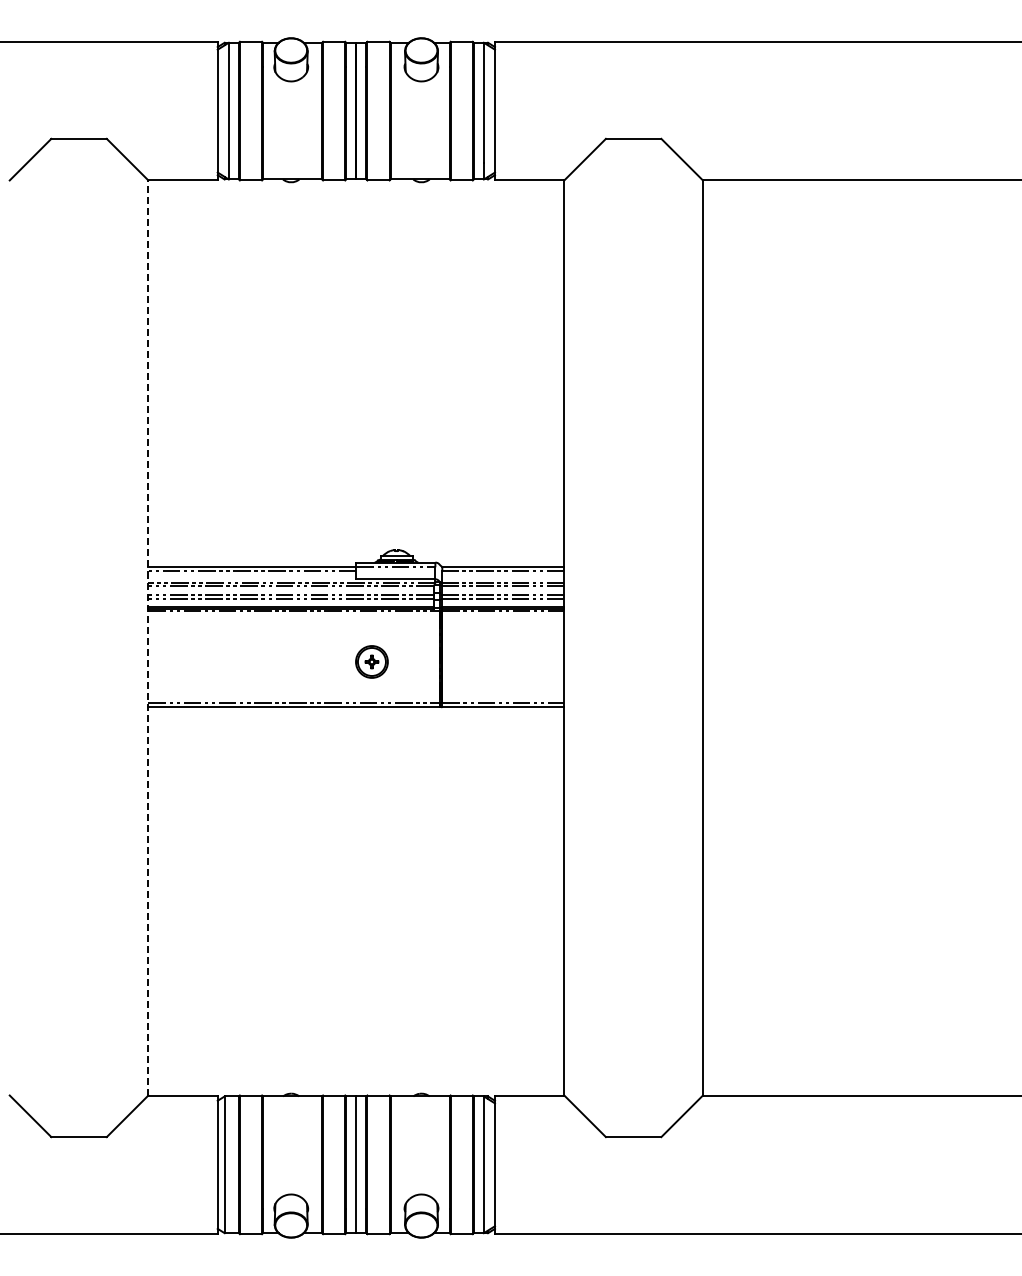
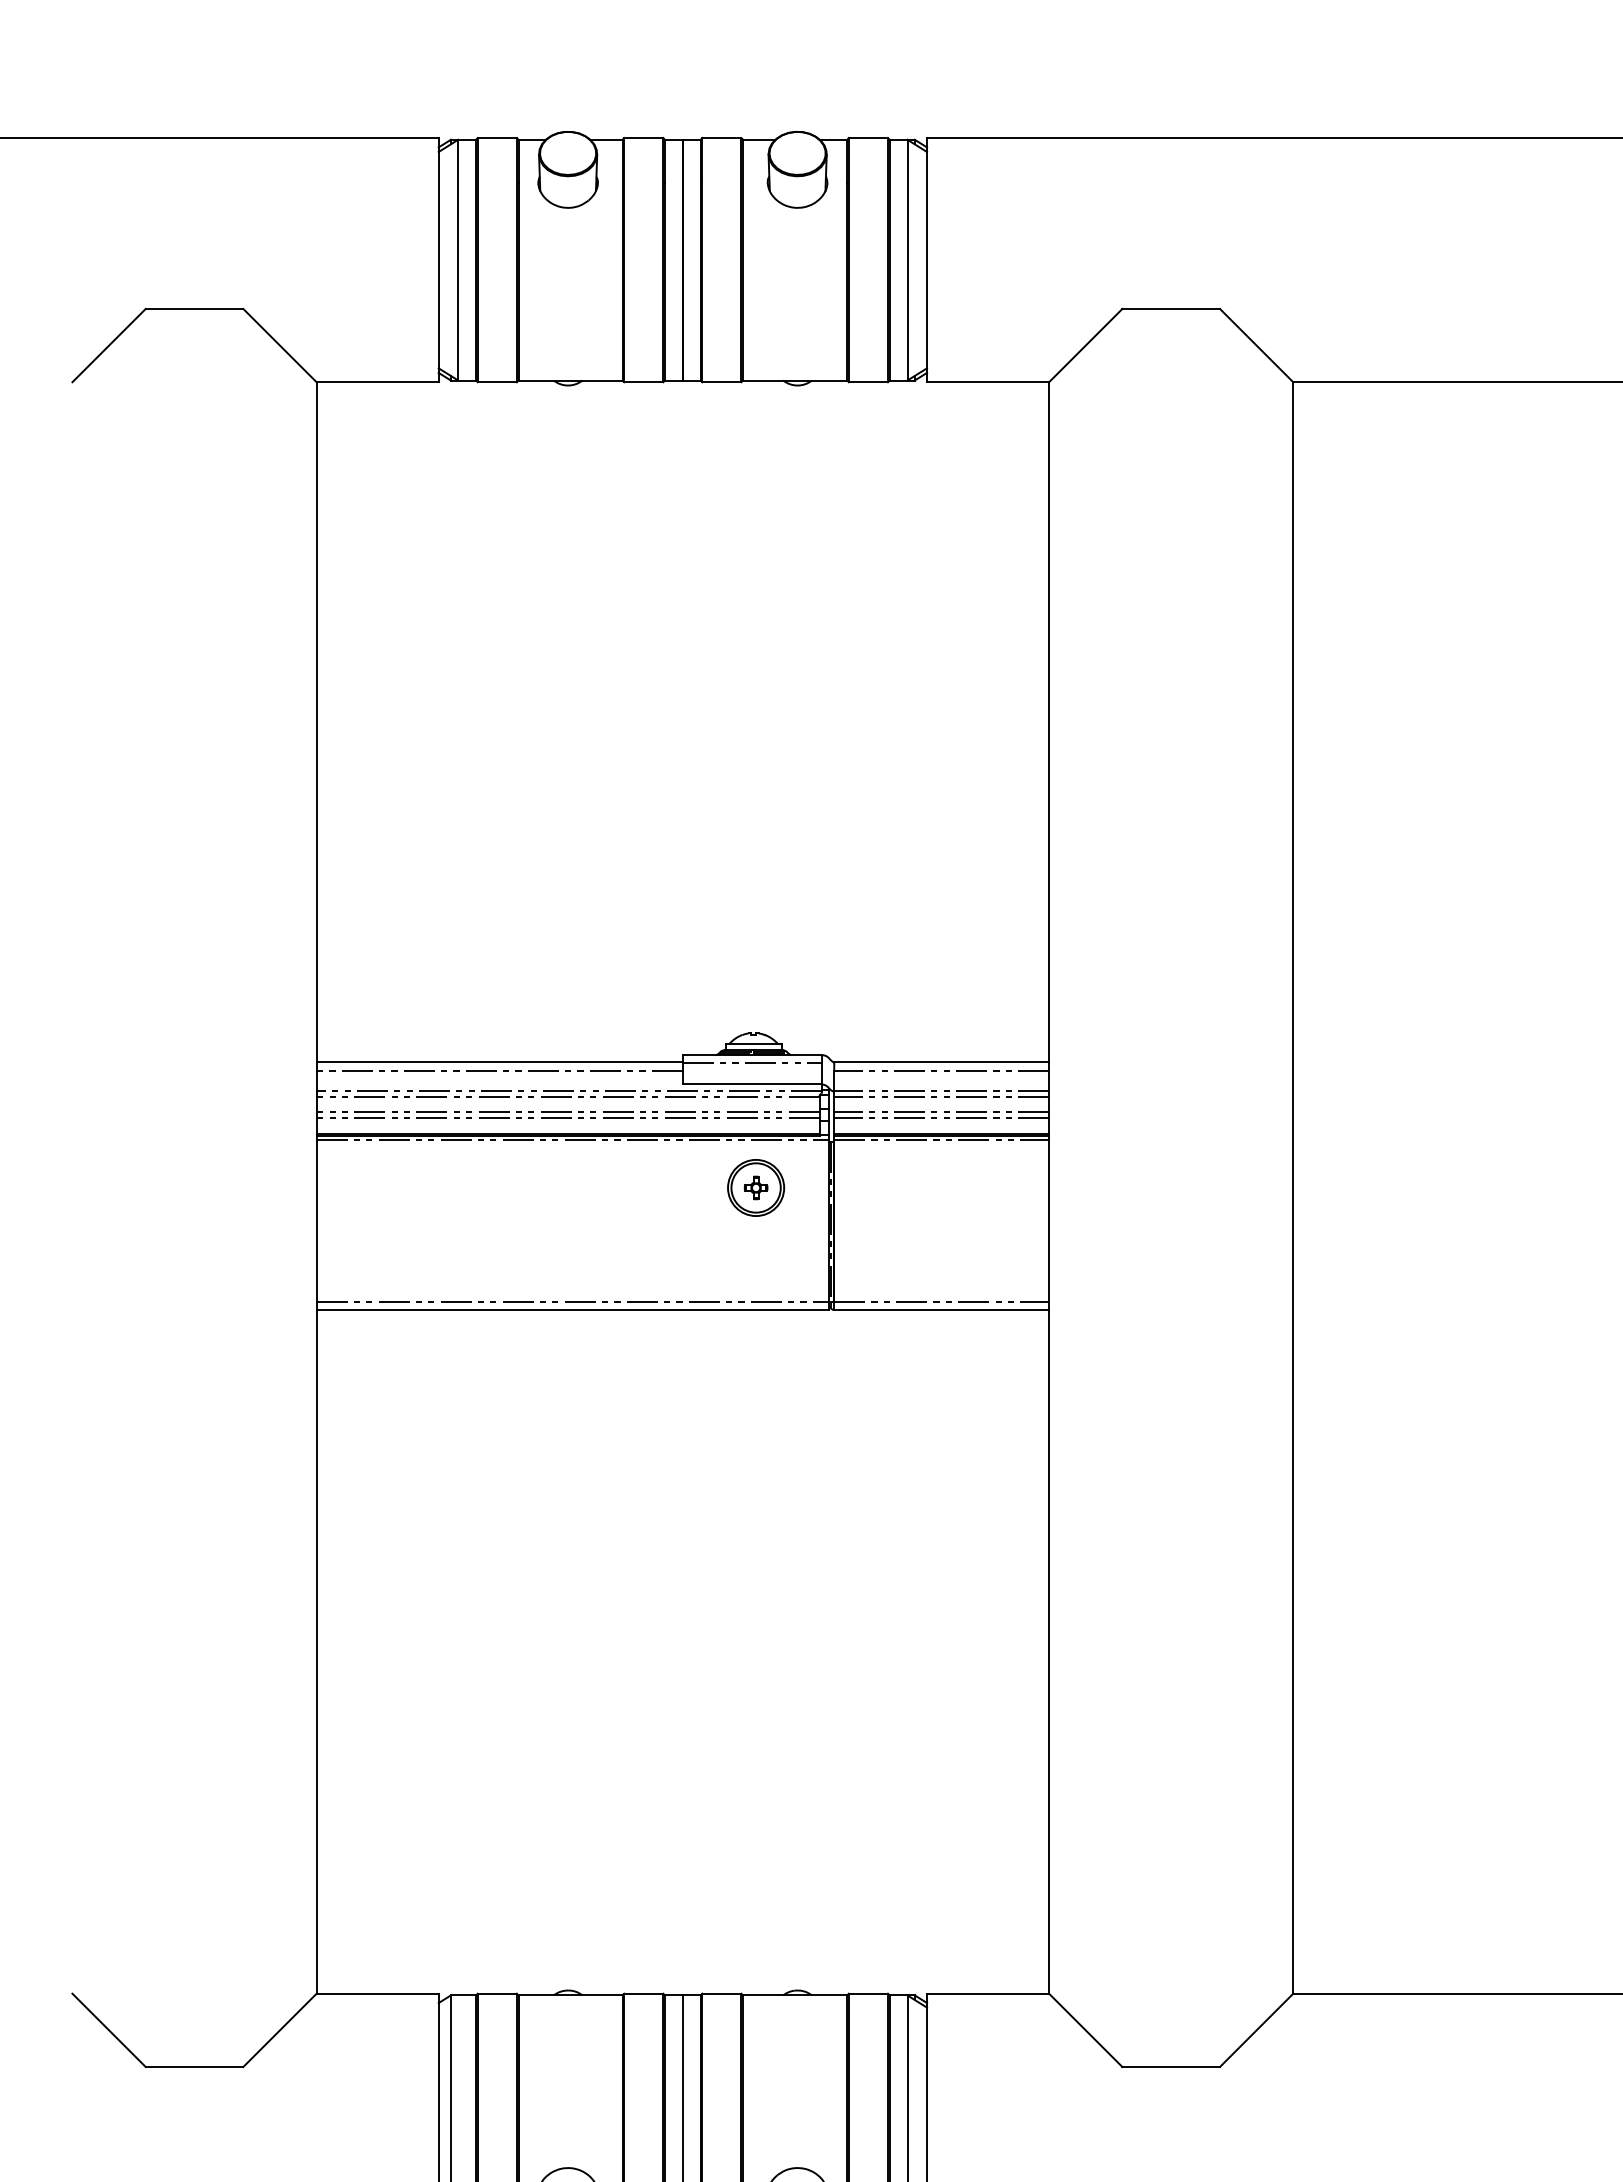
line: (148, 637) -> (316, 1187), dashed -> solid
part: (371, 661) -> (755, 1187), moved

